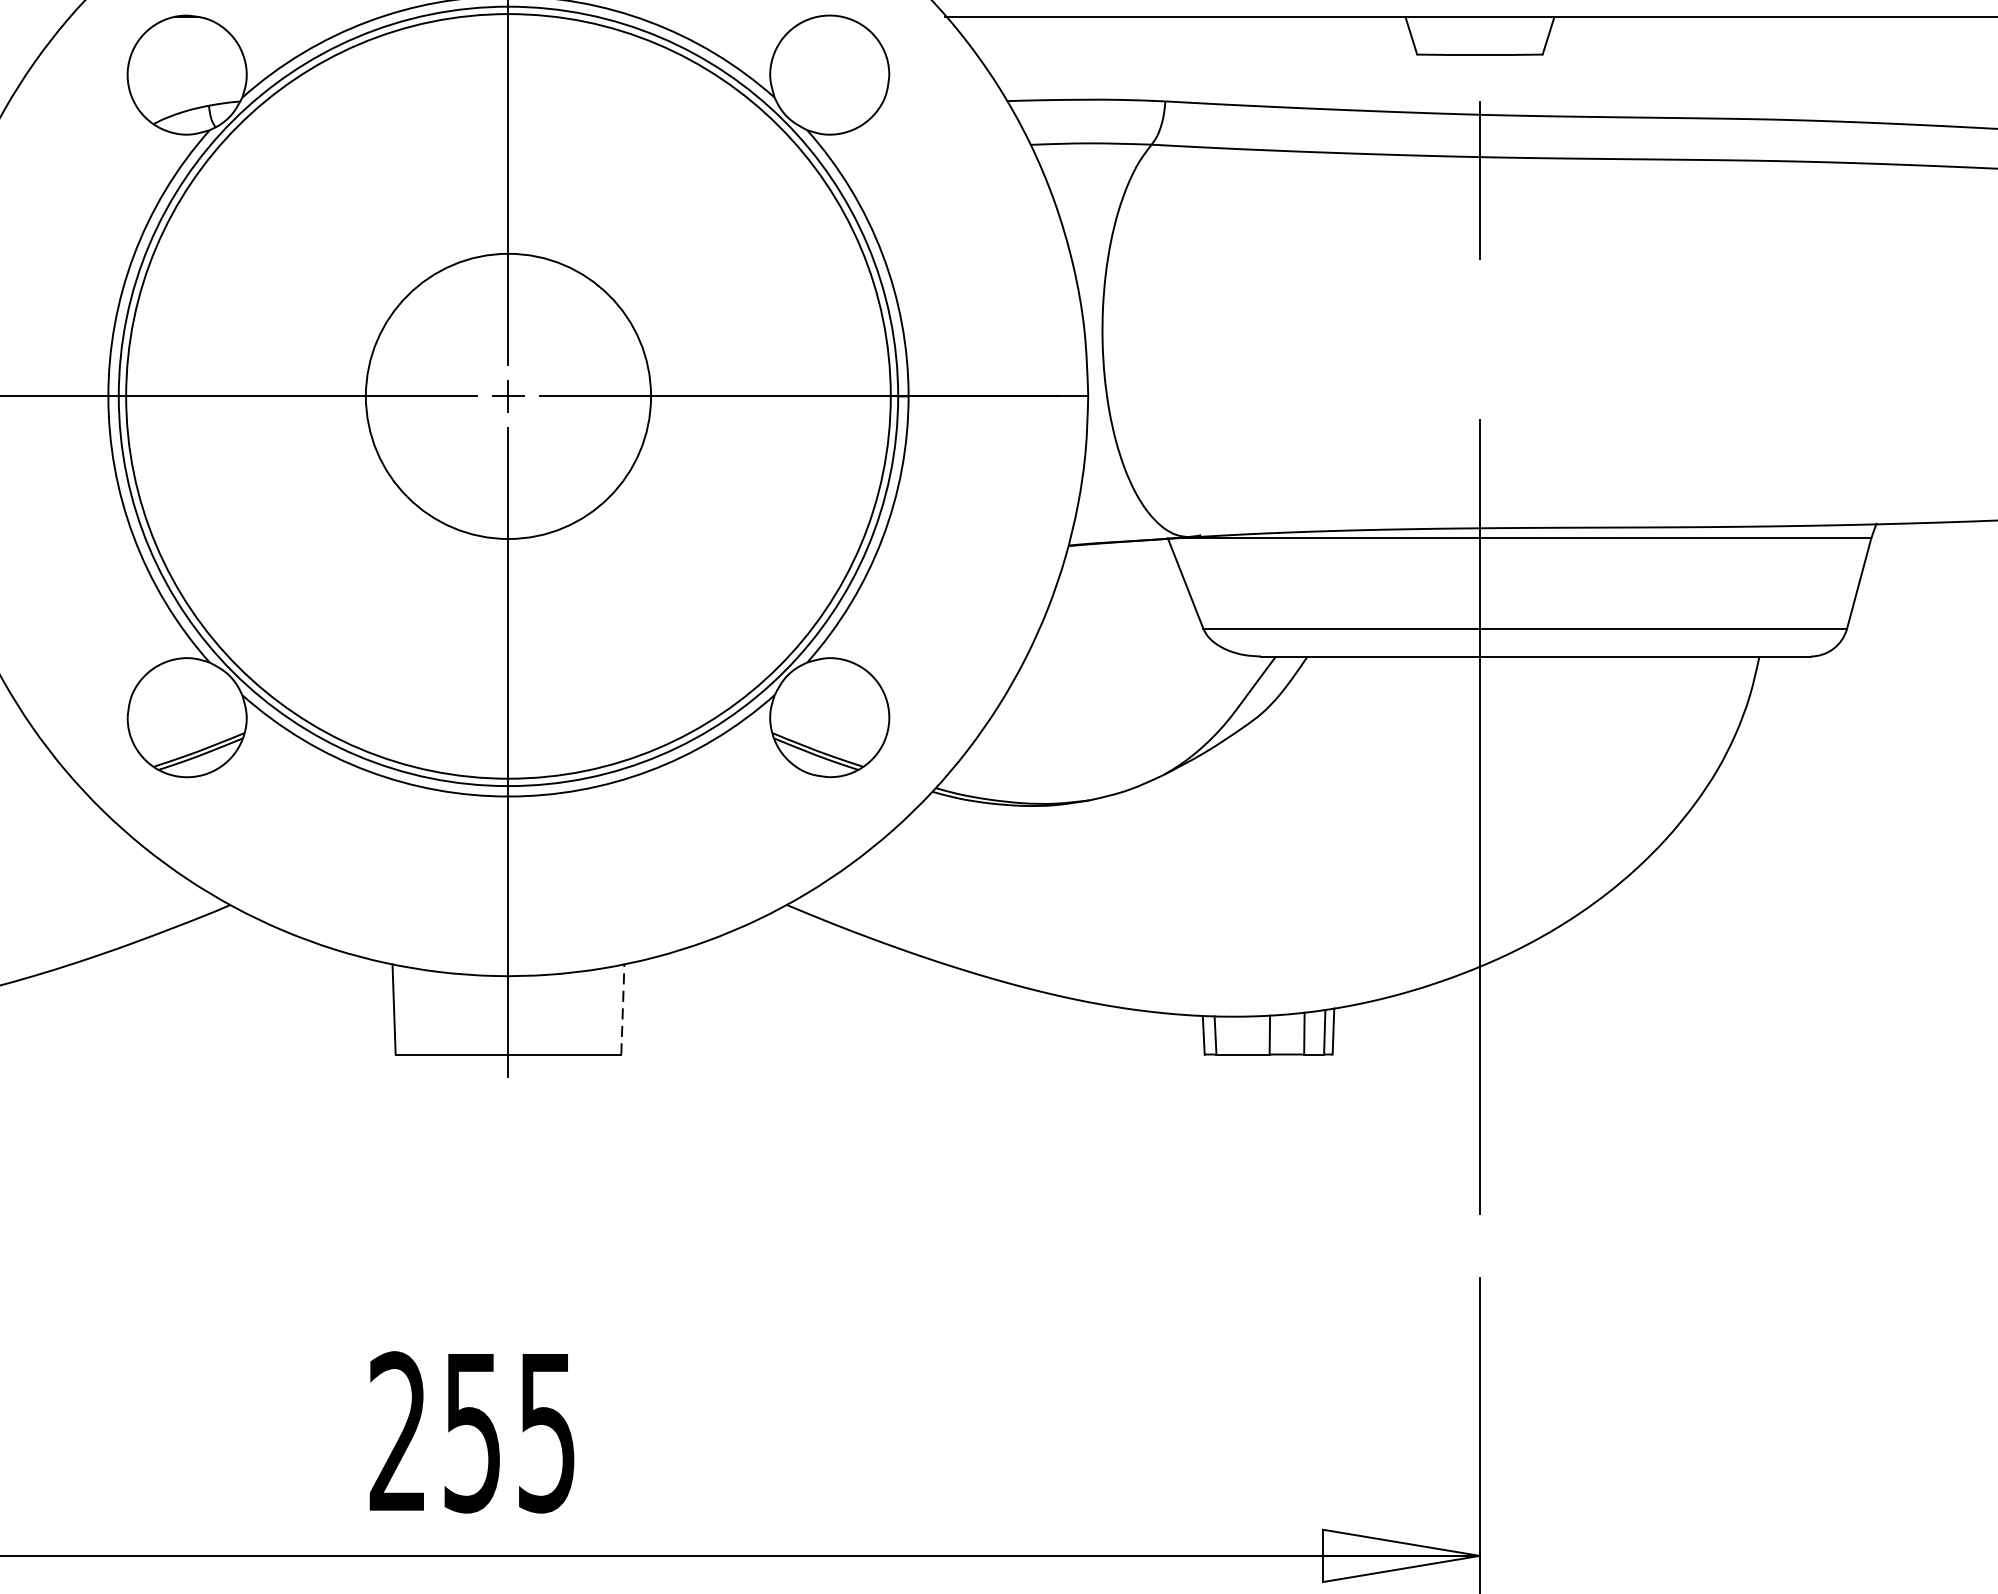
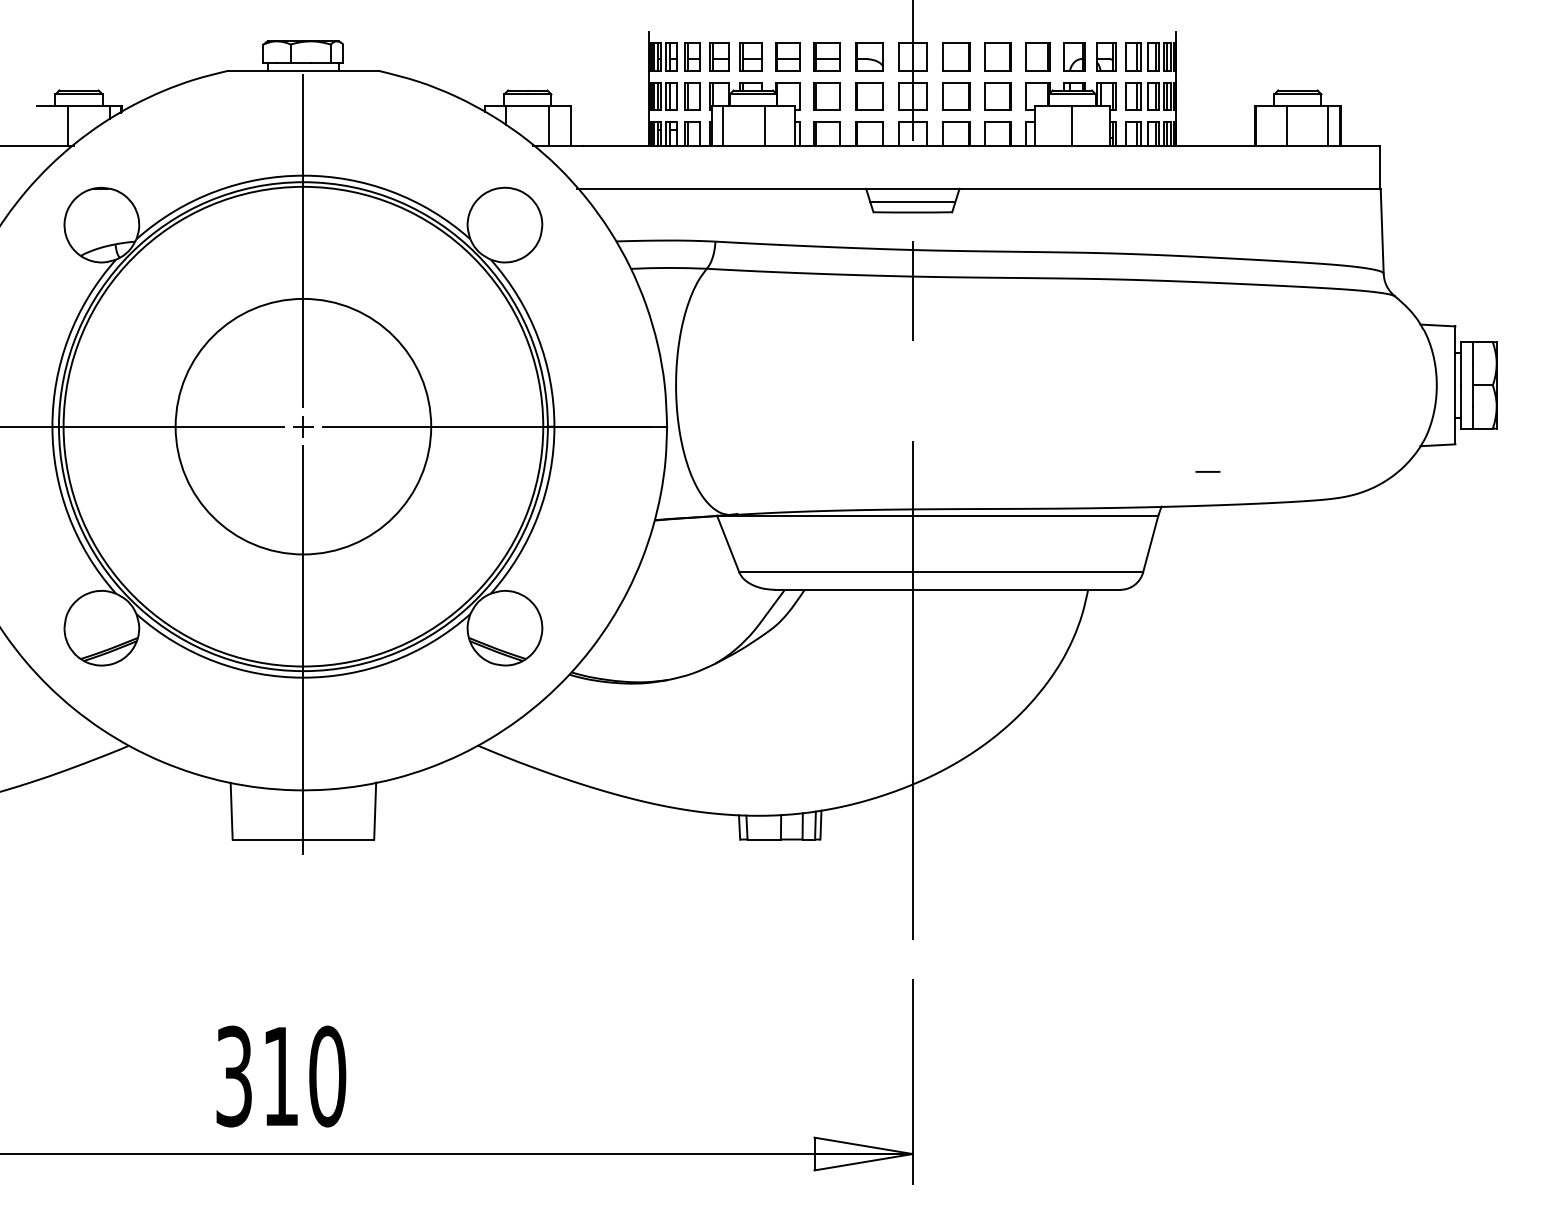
line: (1479, 39) -> (912, 202), added
circle: (508, 396) -> (303, 426), size x1.43
line: (1949, 467) -> (1207, 471), added
line: (623, 1008) -> (375, 810), dashed -> solid
text: (473, 1432) -> (281, 1076), 255 -> 310

